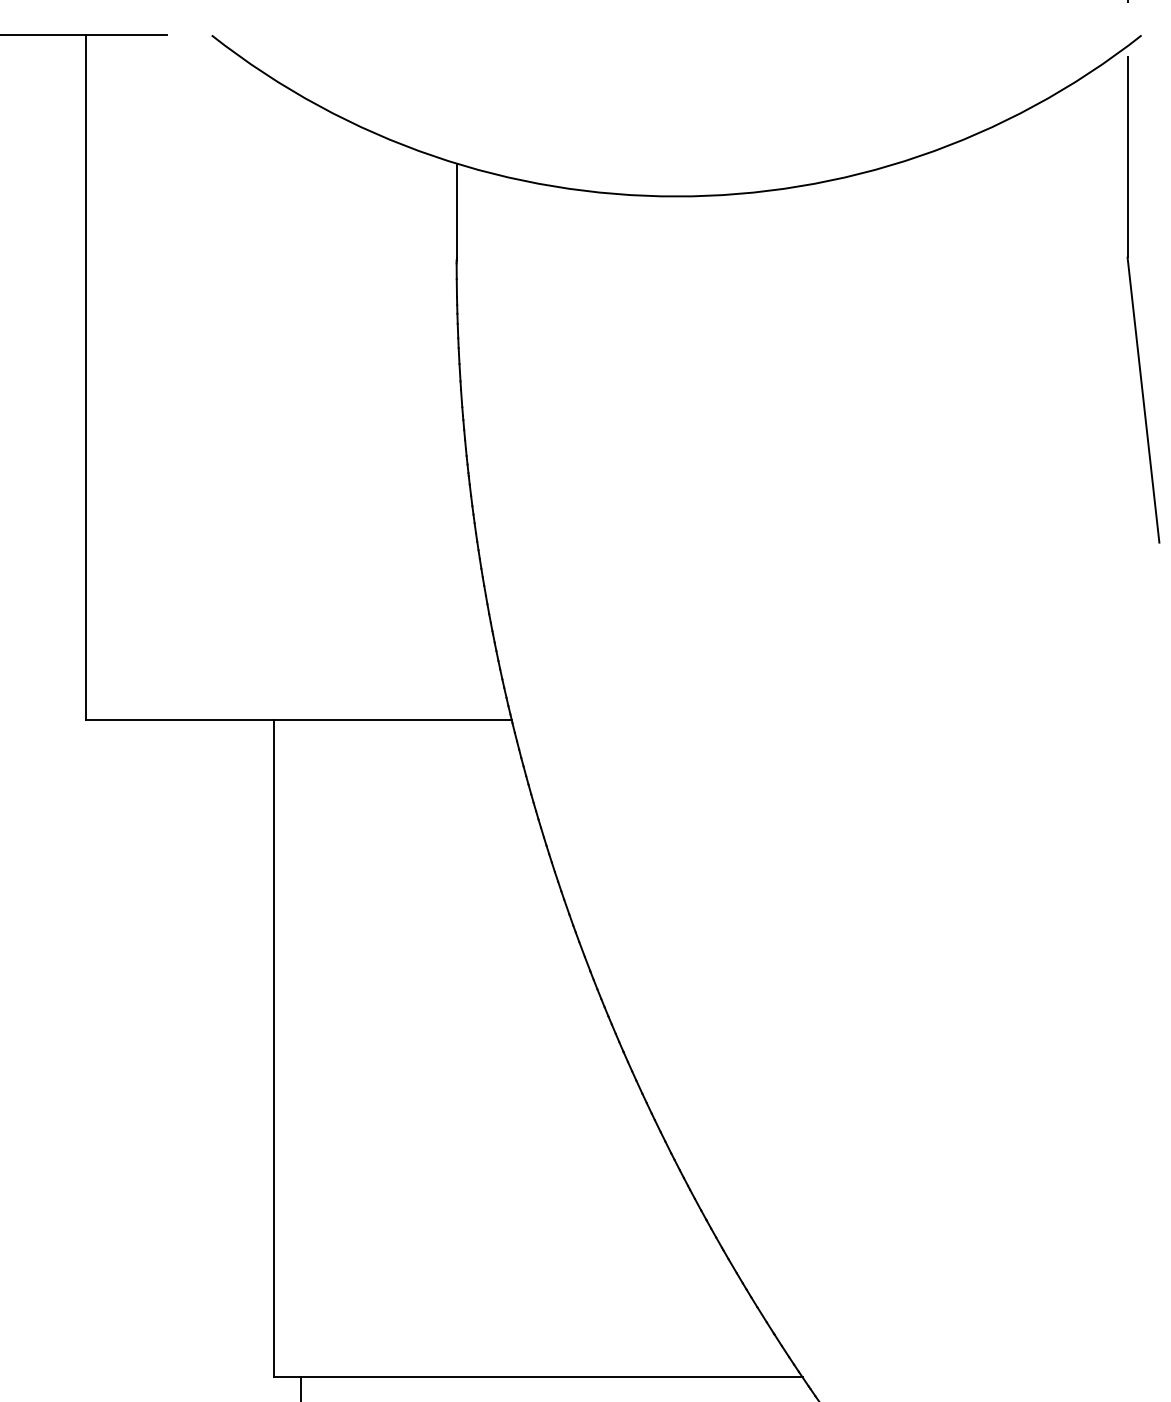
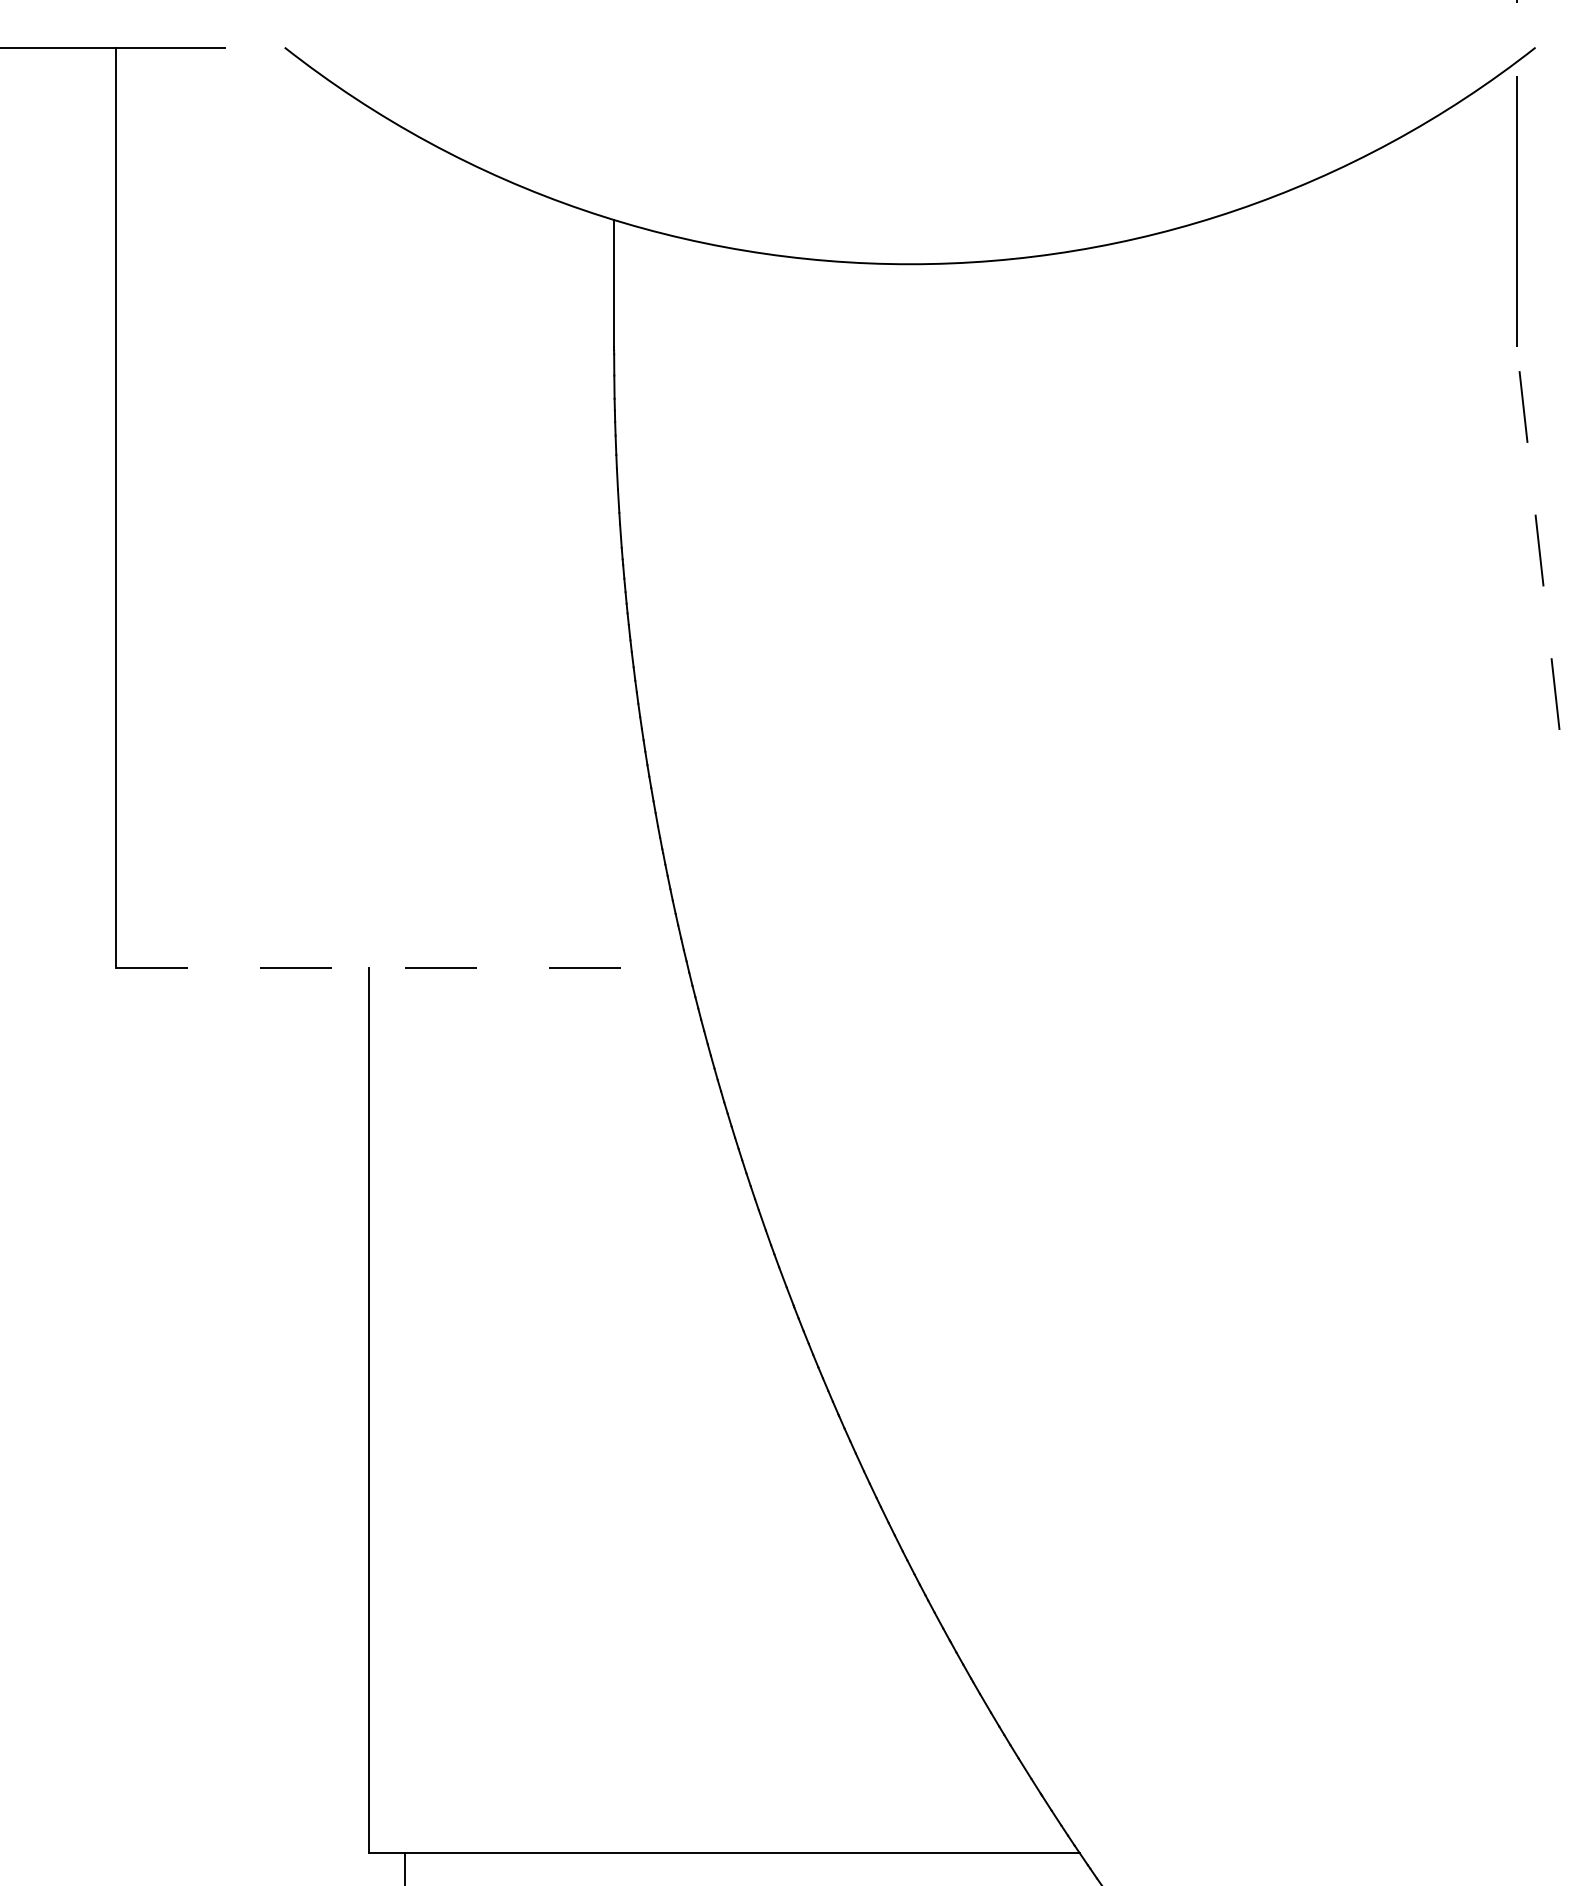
line: (1143, 399) -> (1538, 537), solid -> dashed
line: (298, 719) -> (401, 967), solid -> dashed

